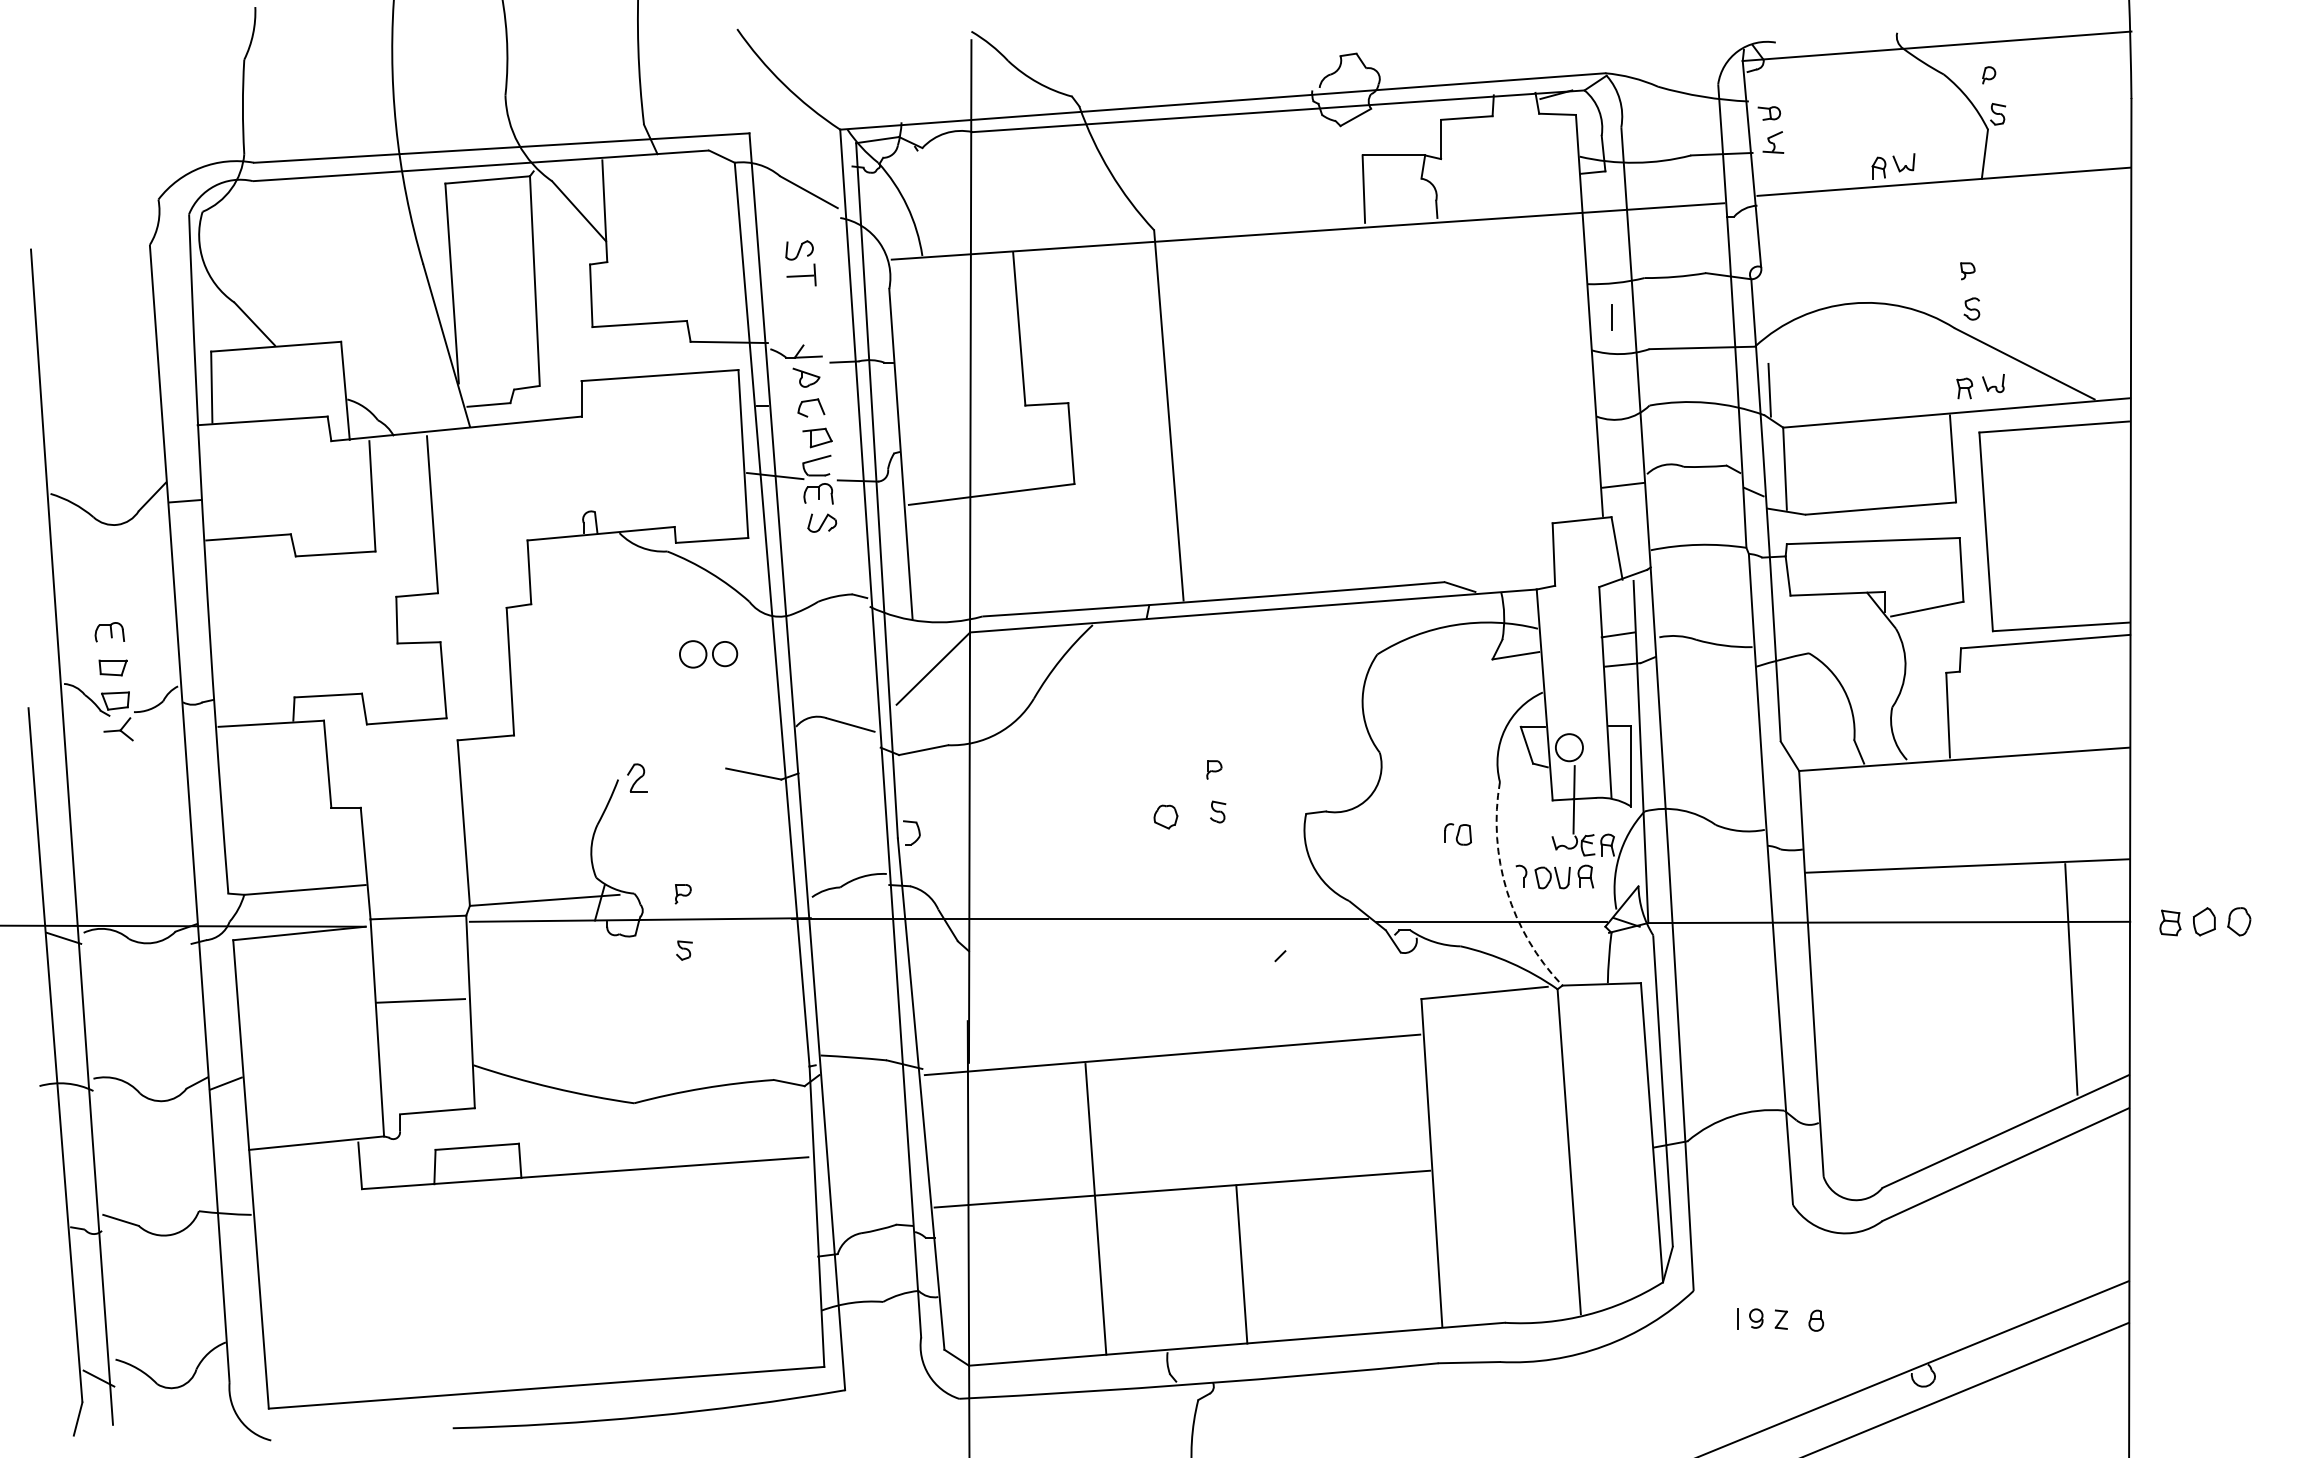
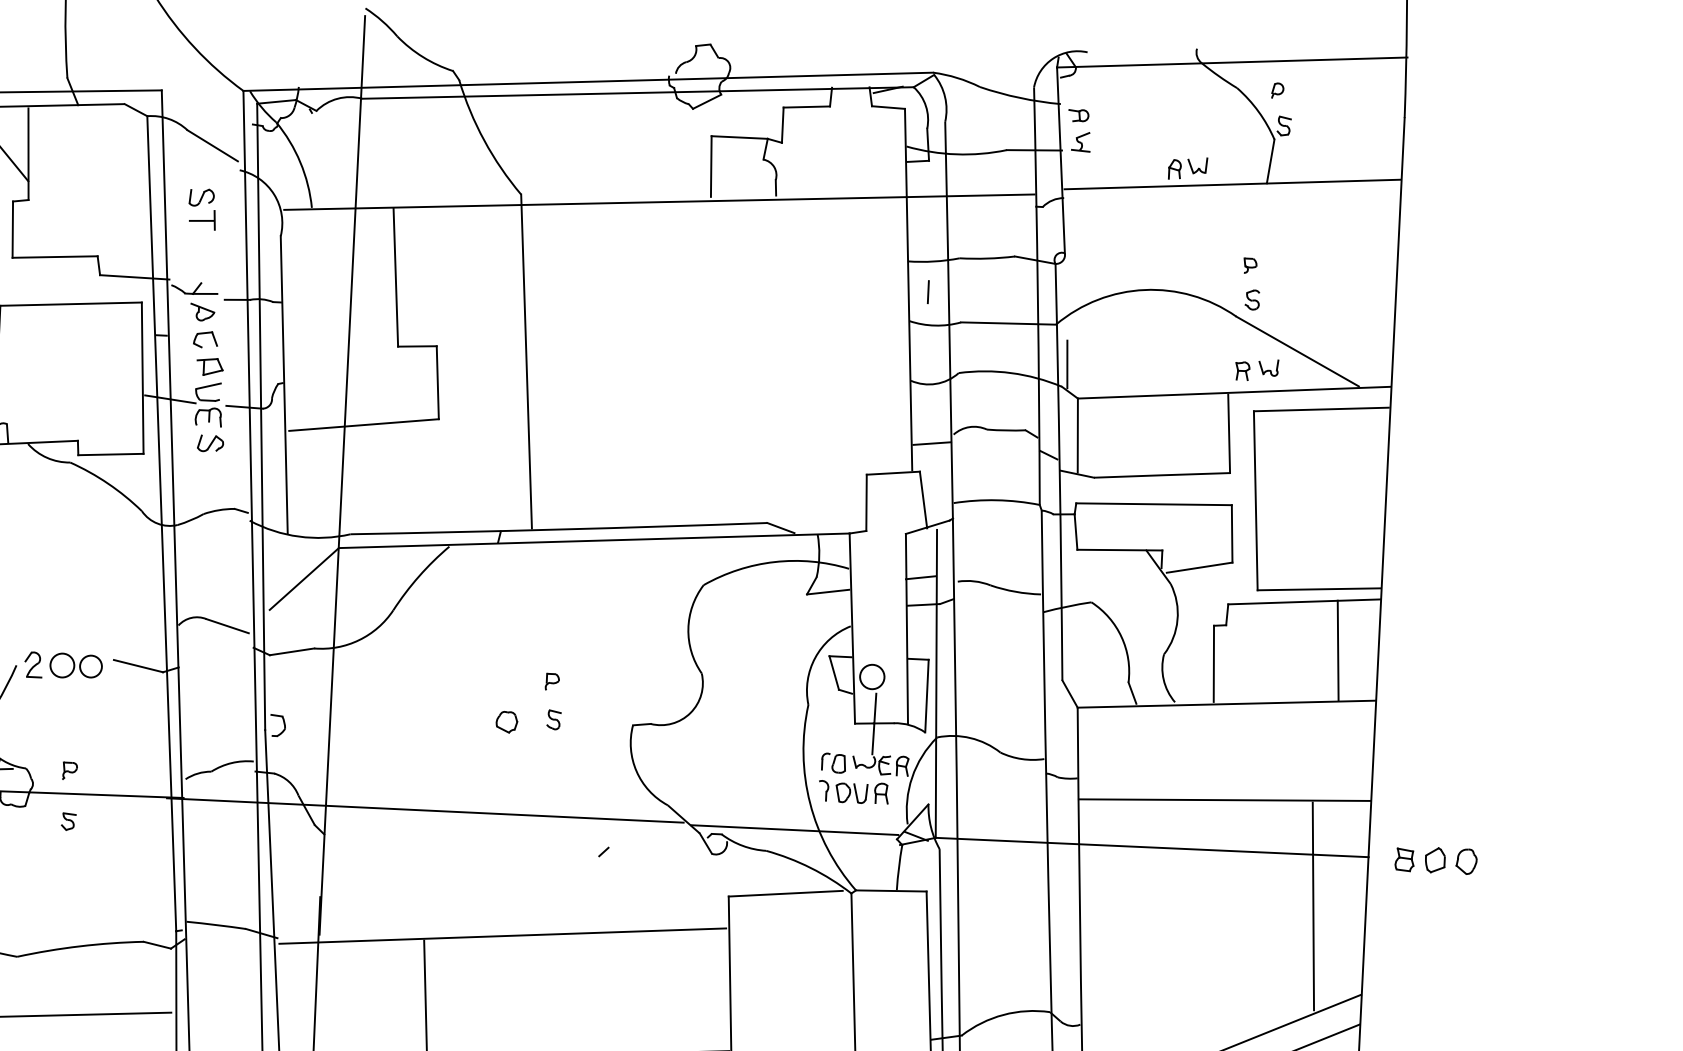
part: (708, 654) -> (76, 666), moved
line: (2085, 693) -> (1338, 650), added
part: (1457, 834) -> (833, 763), moved
arc: (1506, 891) -> (809, 803), dashed -> solid

